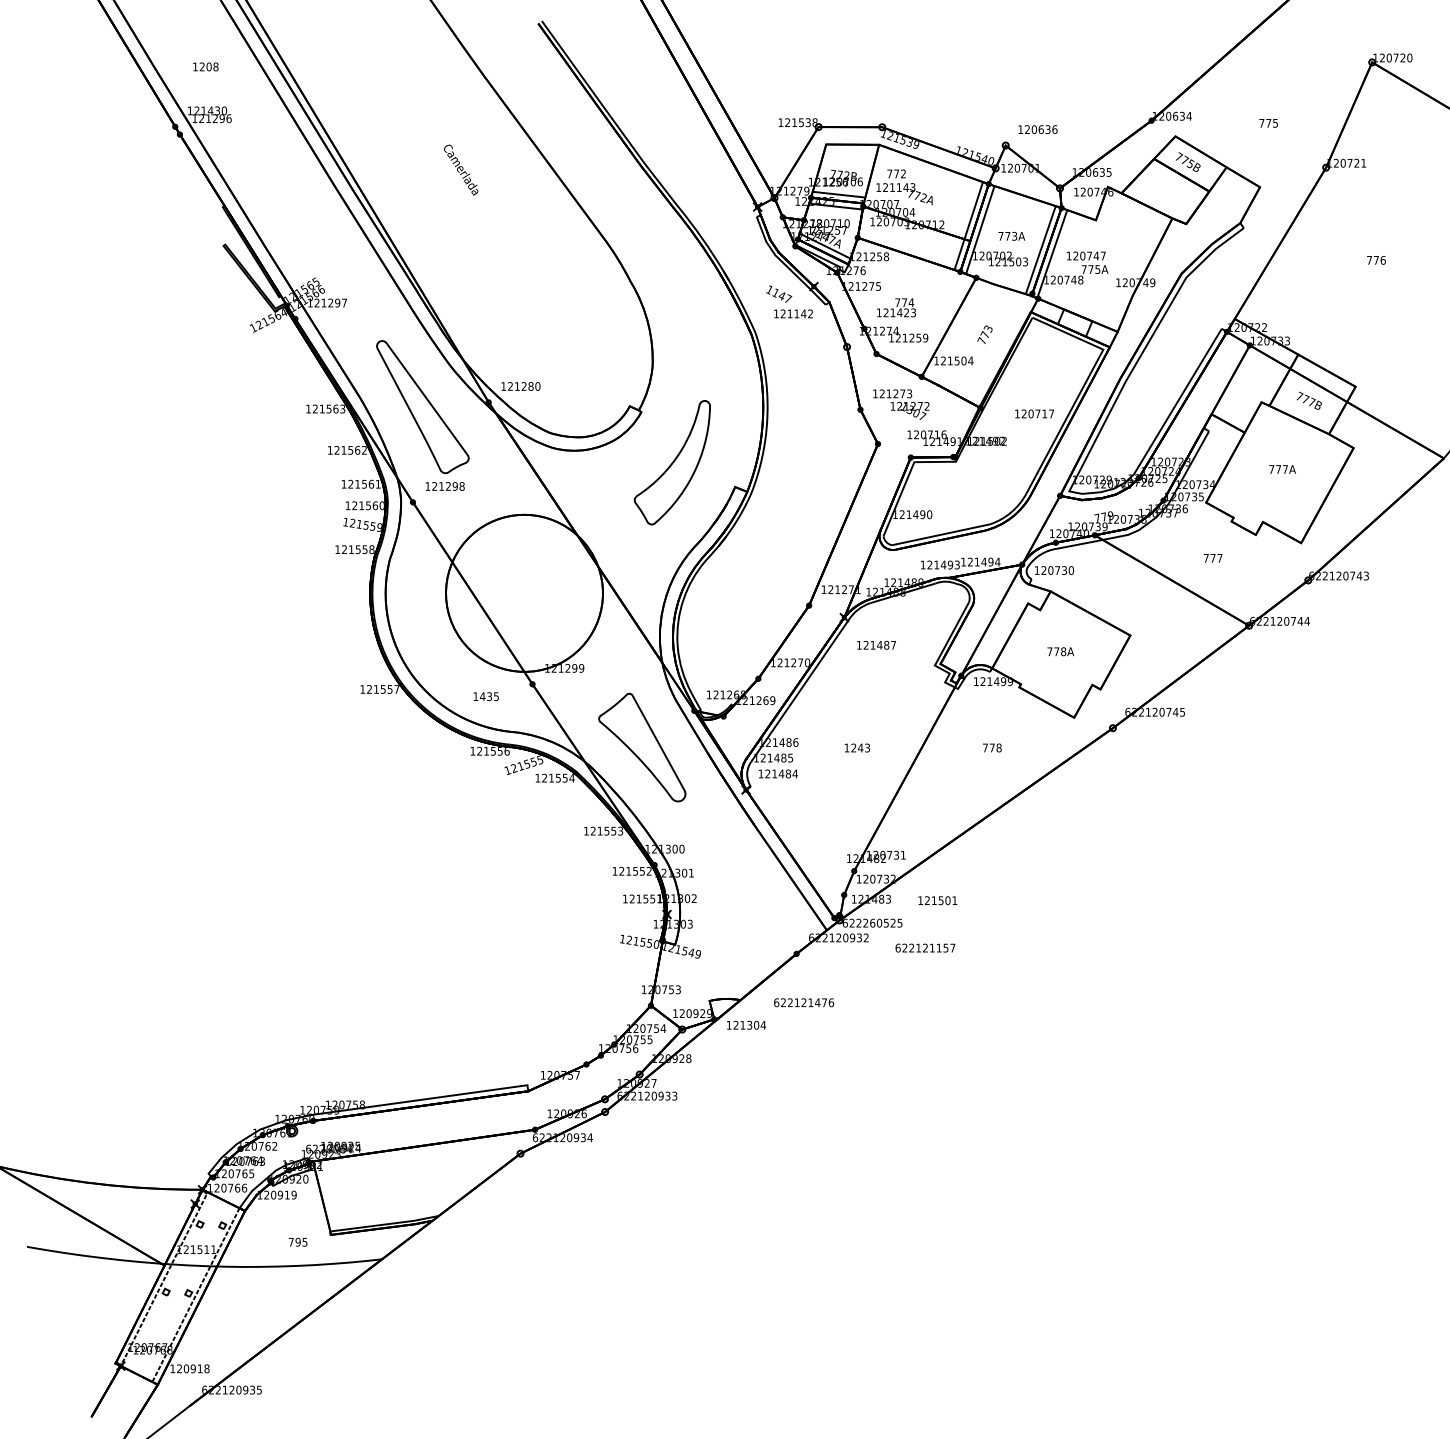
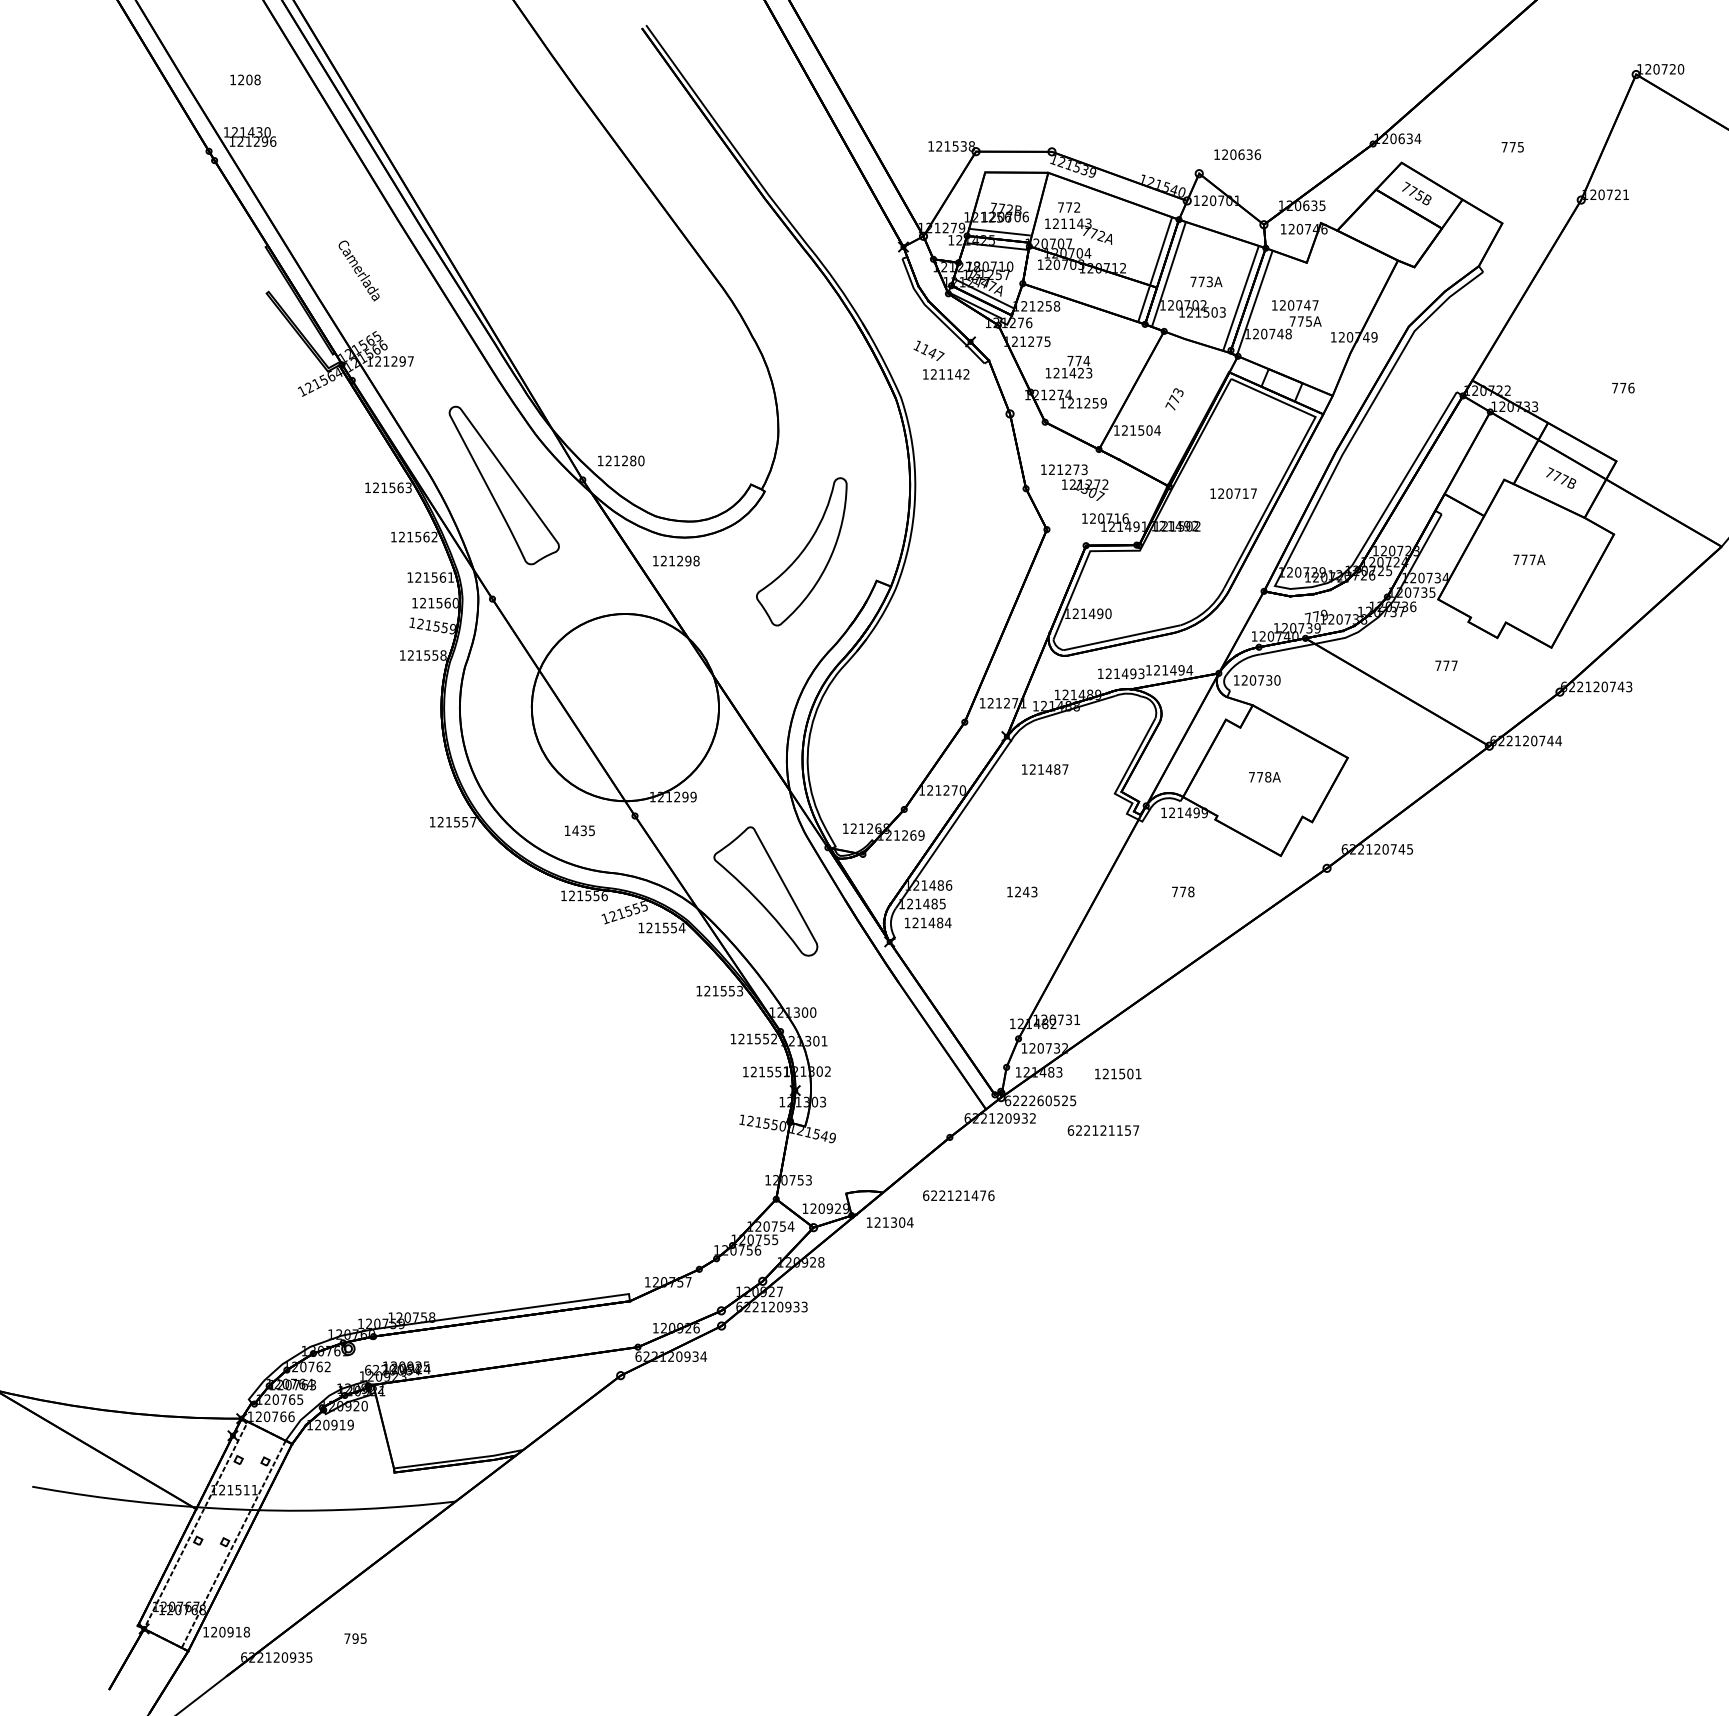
text: (461, 169) -> (359, 270), moved
text: (1376, 260) -> (1623, 388), moved
text: (444, 486) -> (675, 561), moved
text: (297, 1241) -> (354, 1637), moved

